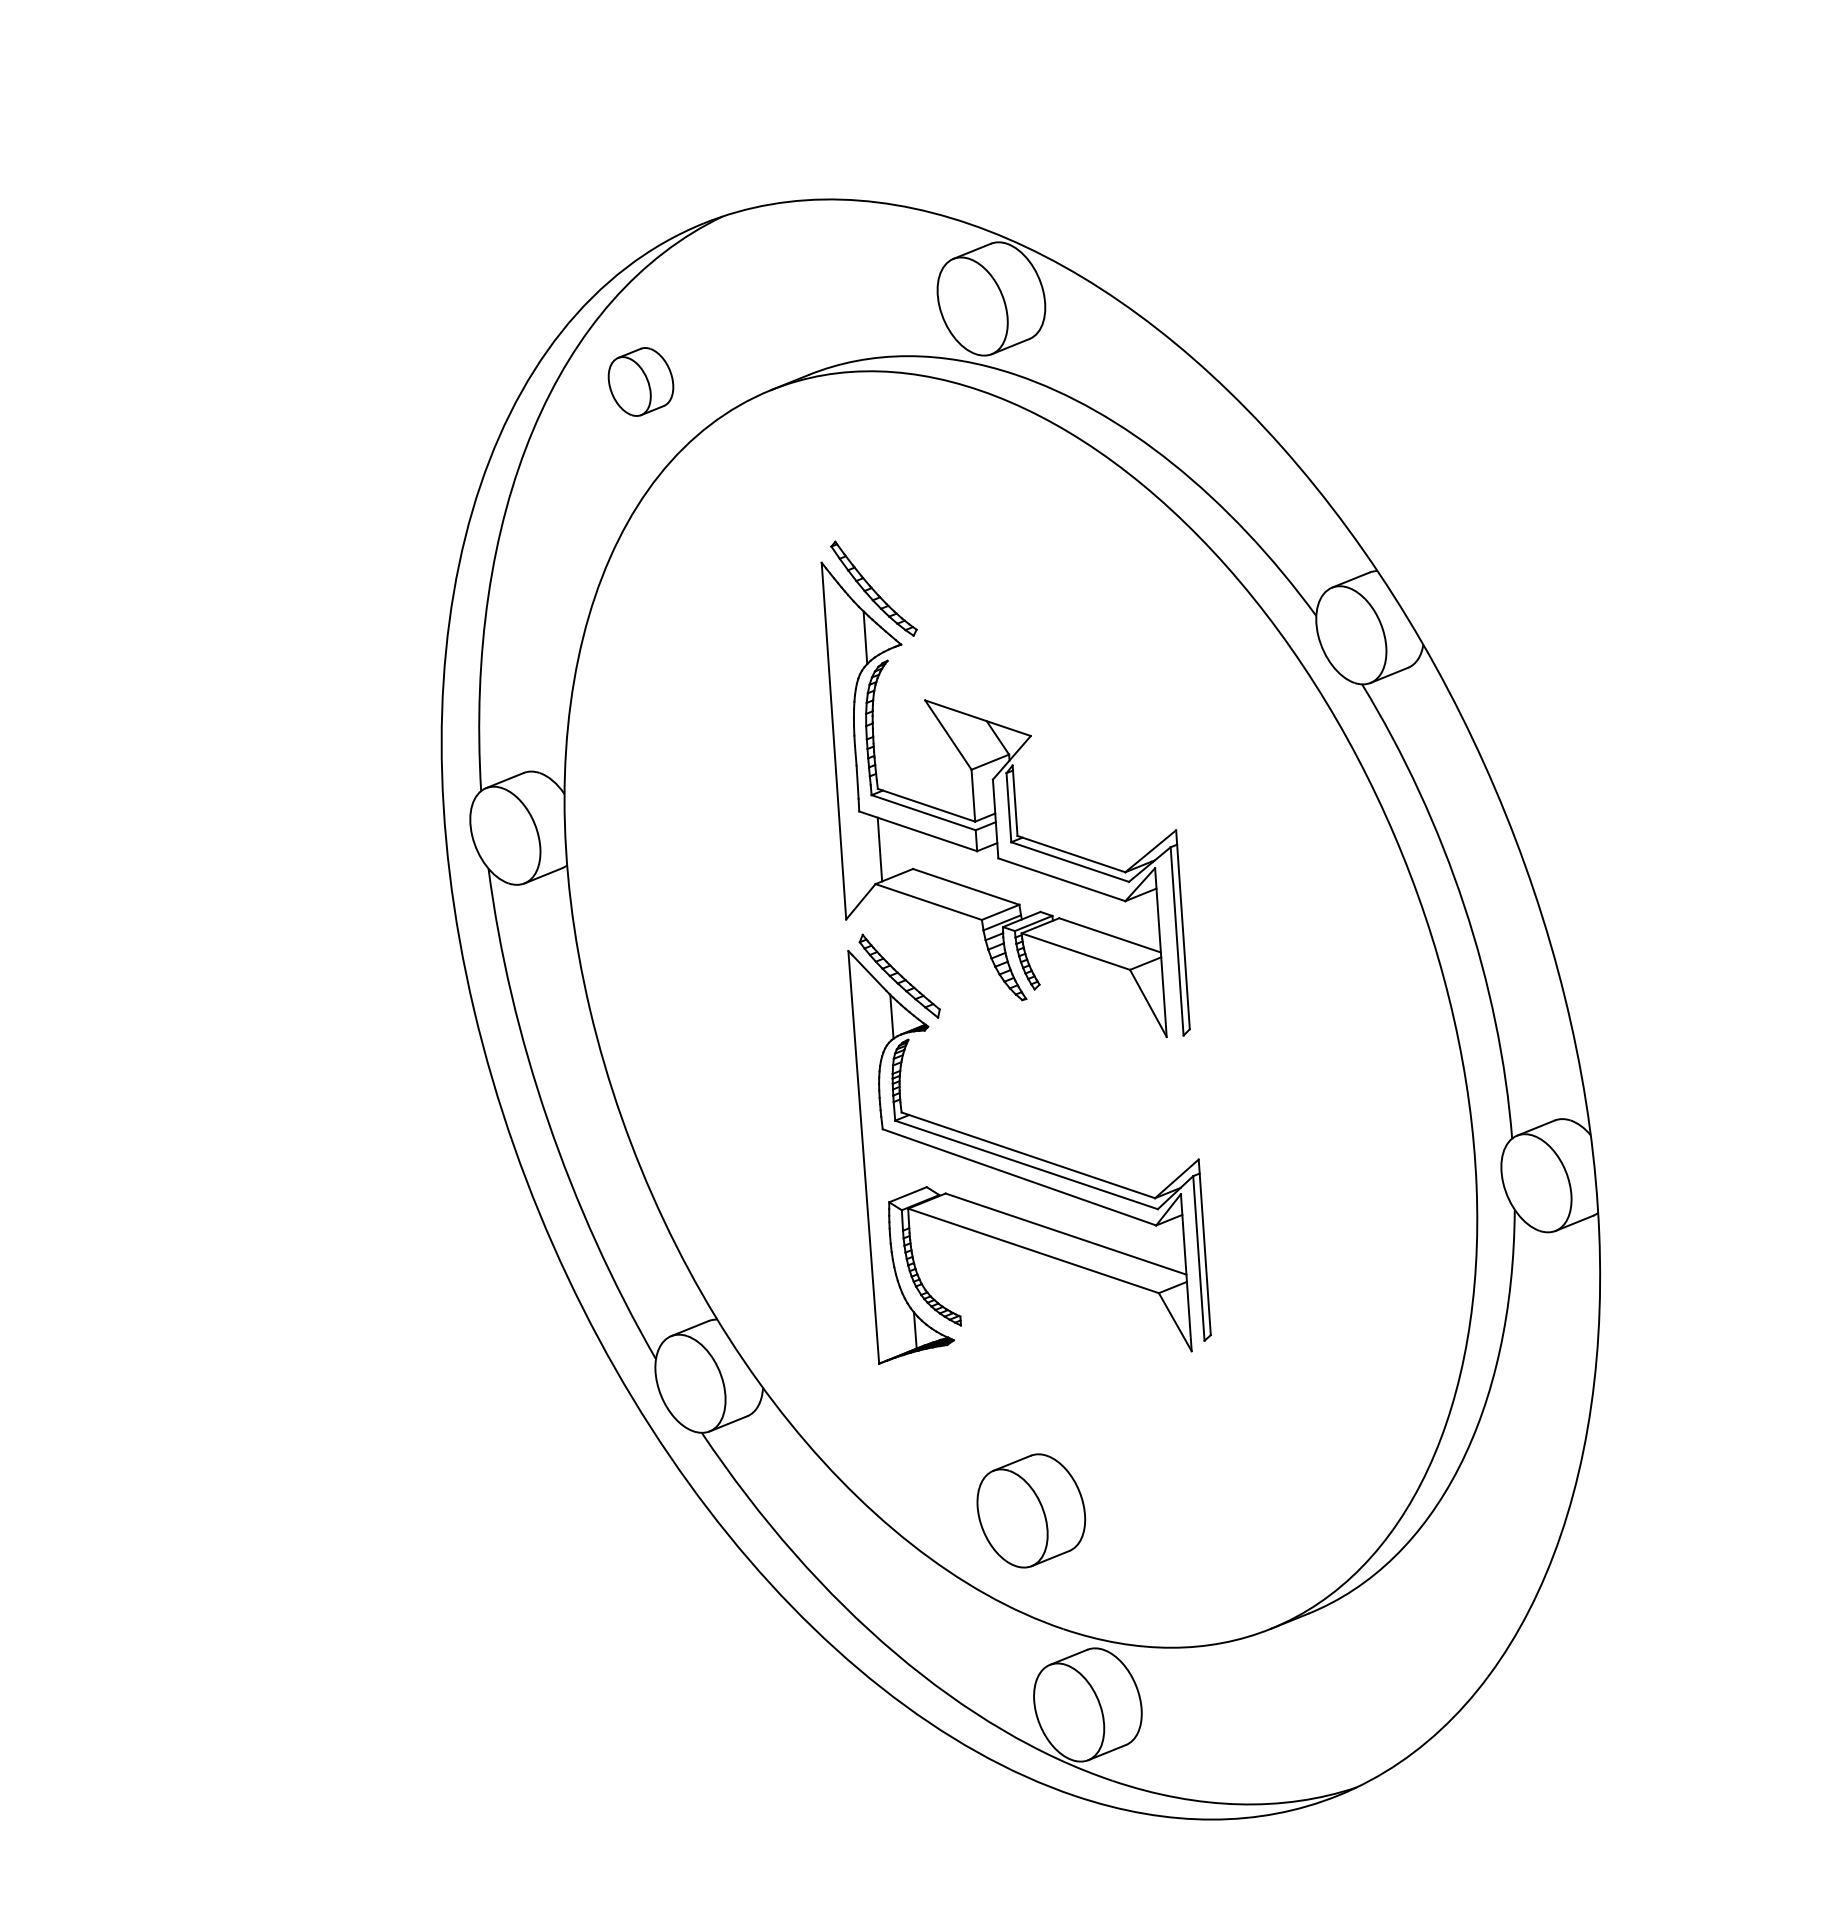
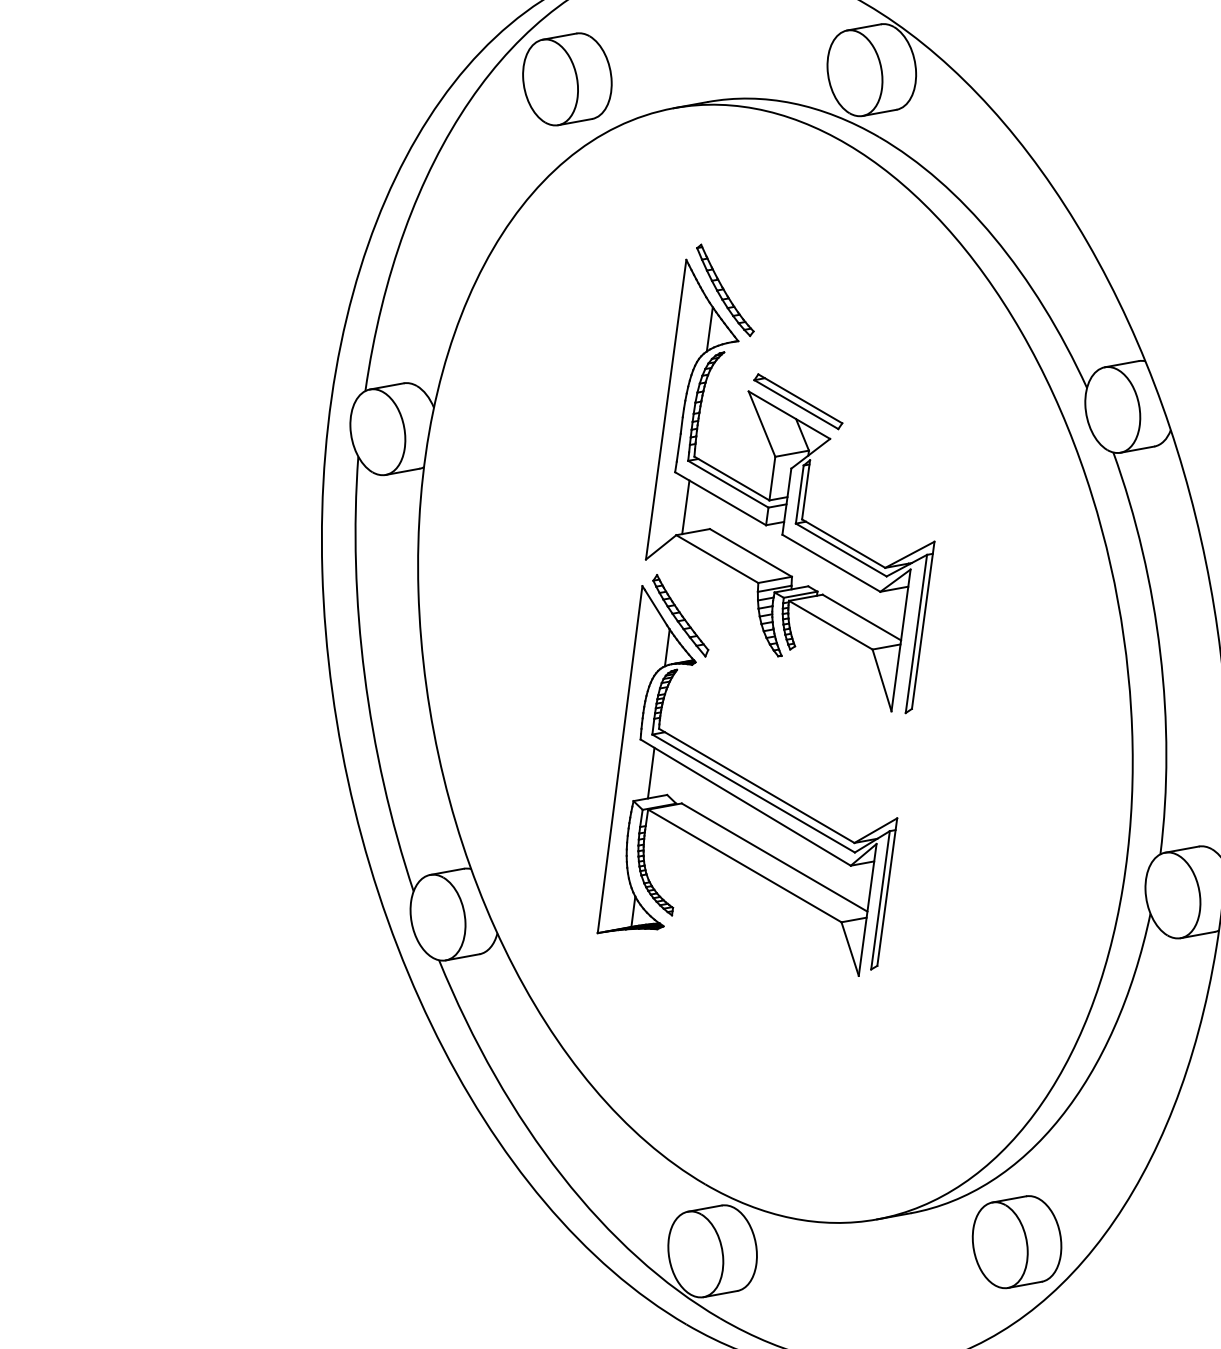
part: (640, 381) -> (567, 78), size x1.67
part: (985, 700) -> (798, 401), added
line: (902, 1165) -> (650, 772), added
part: (1031, 1510) -> (1017, 1241), moved

